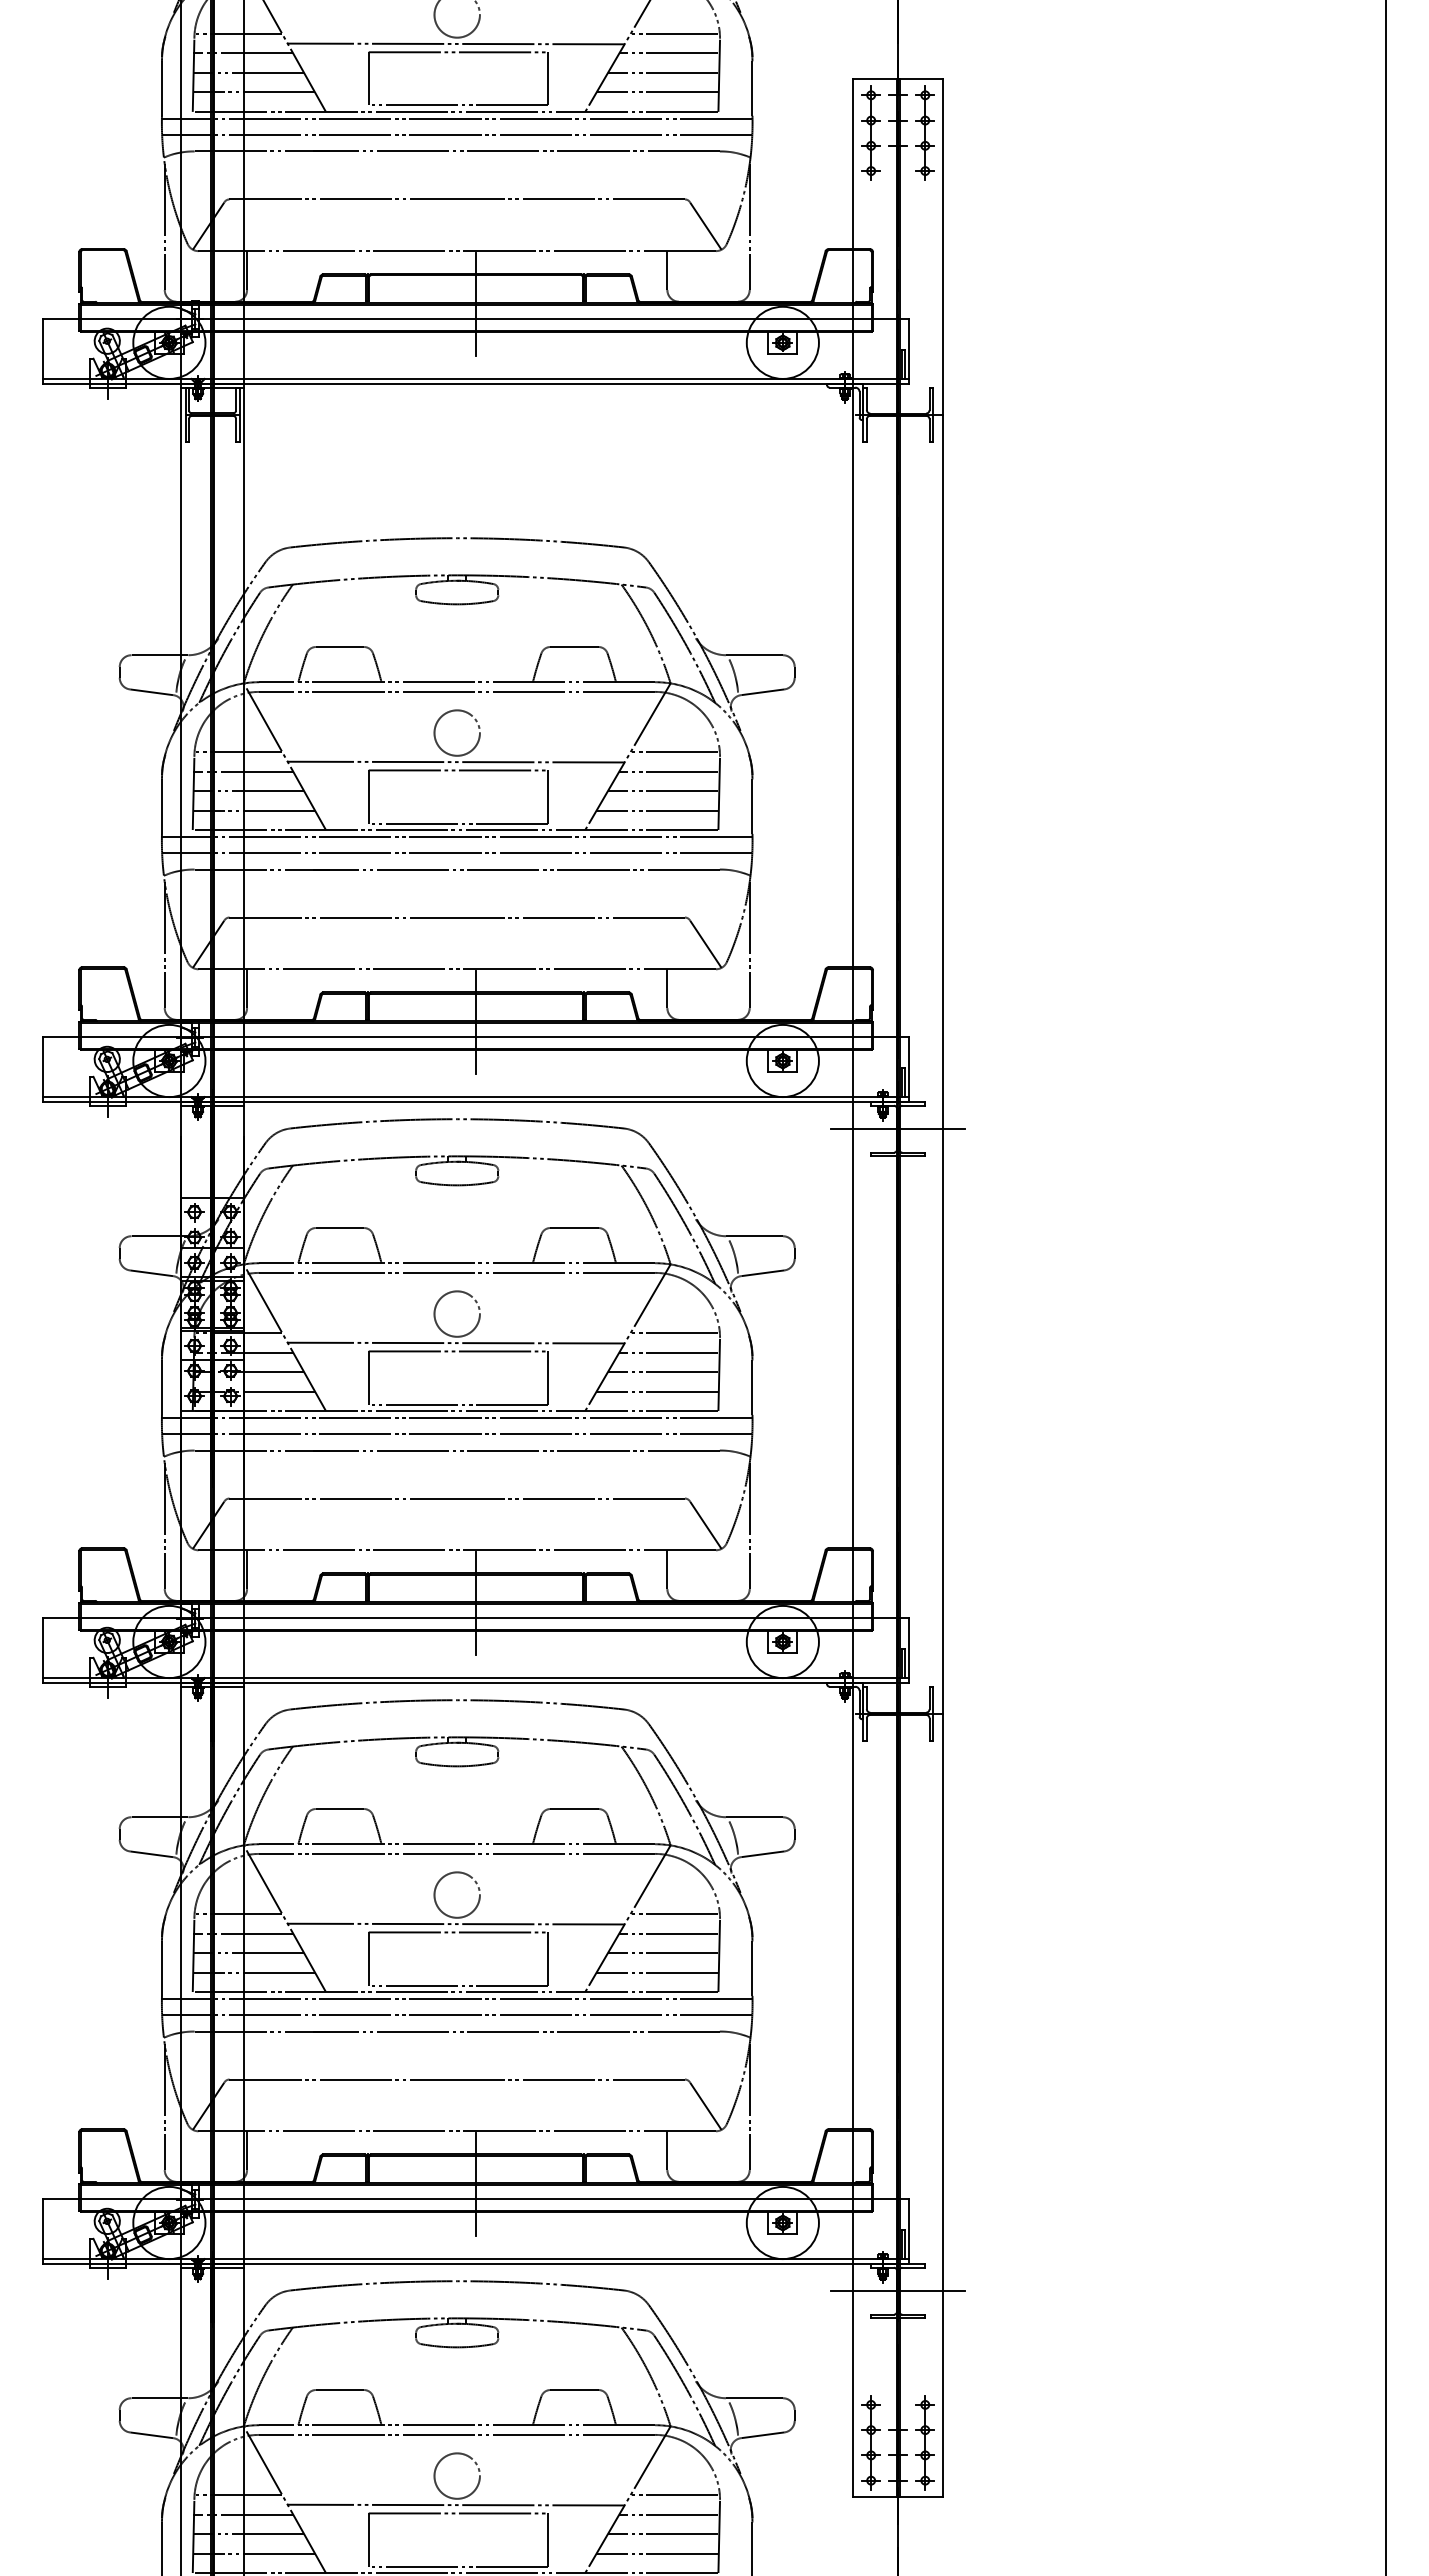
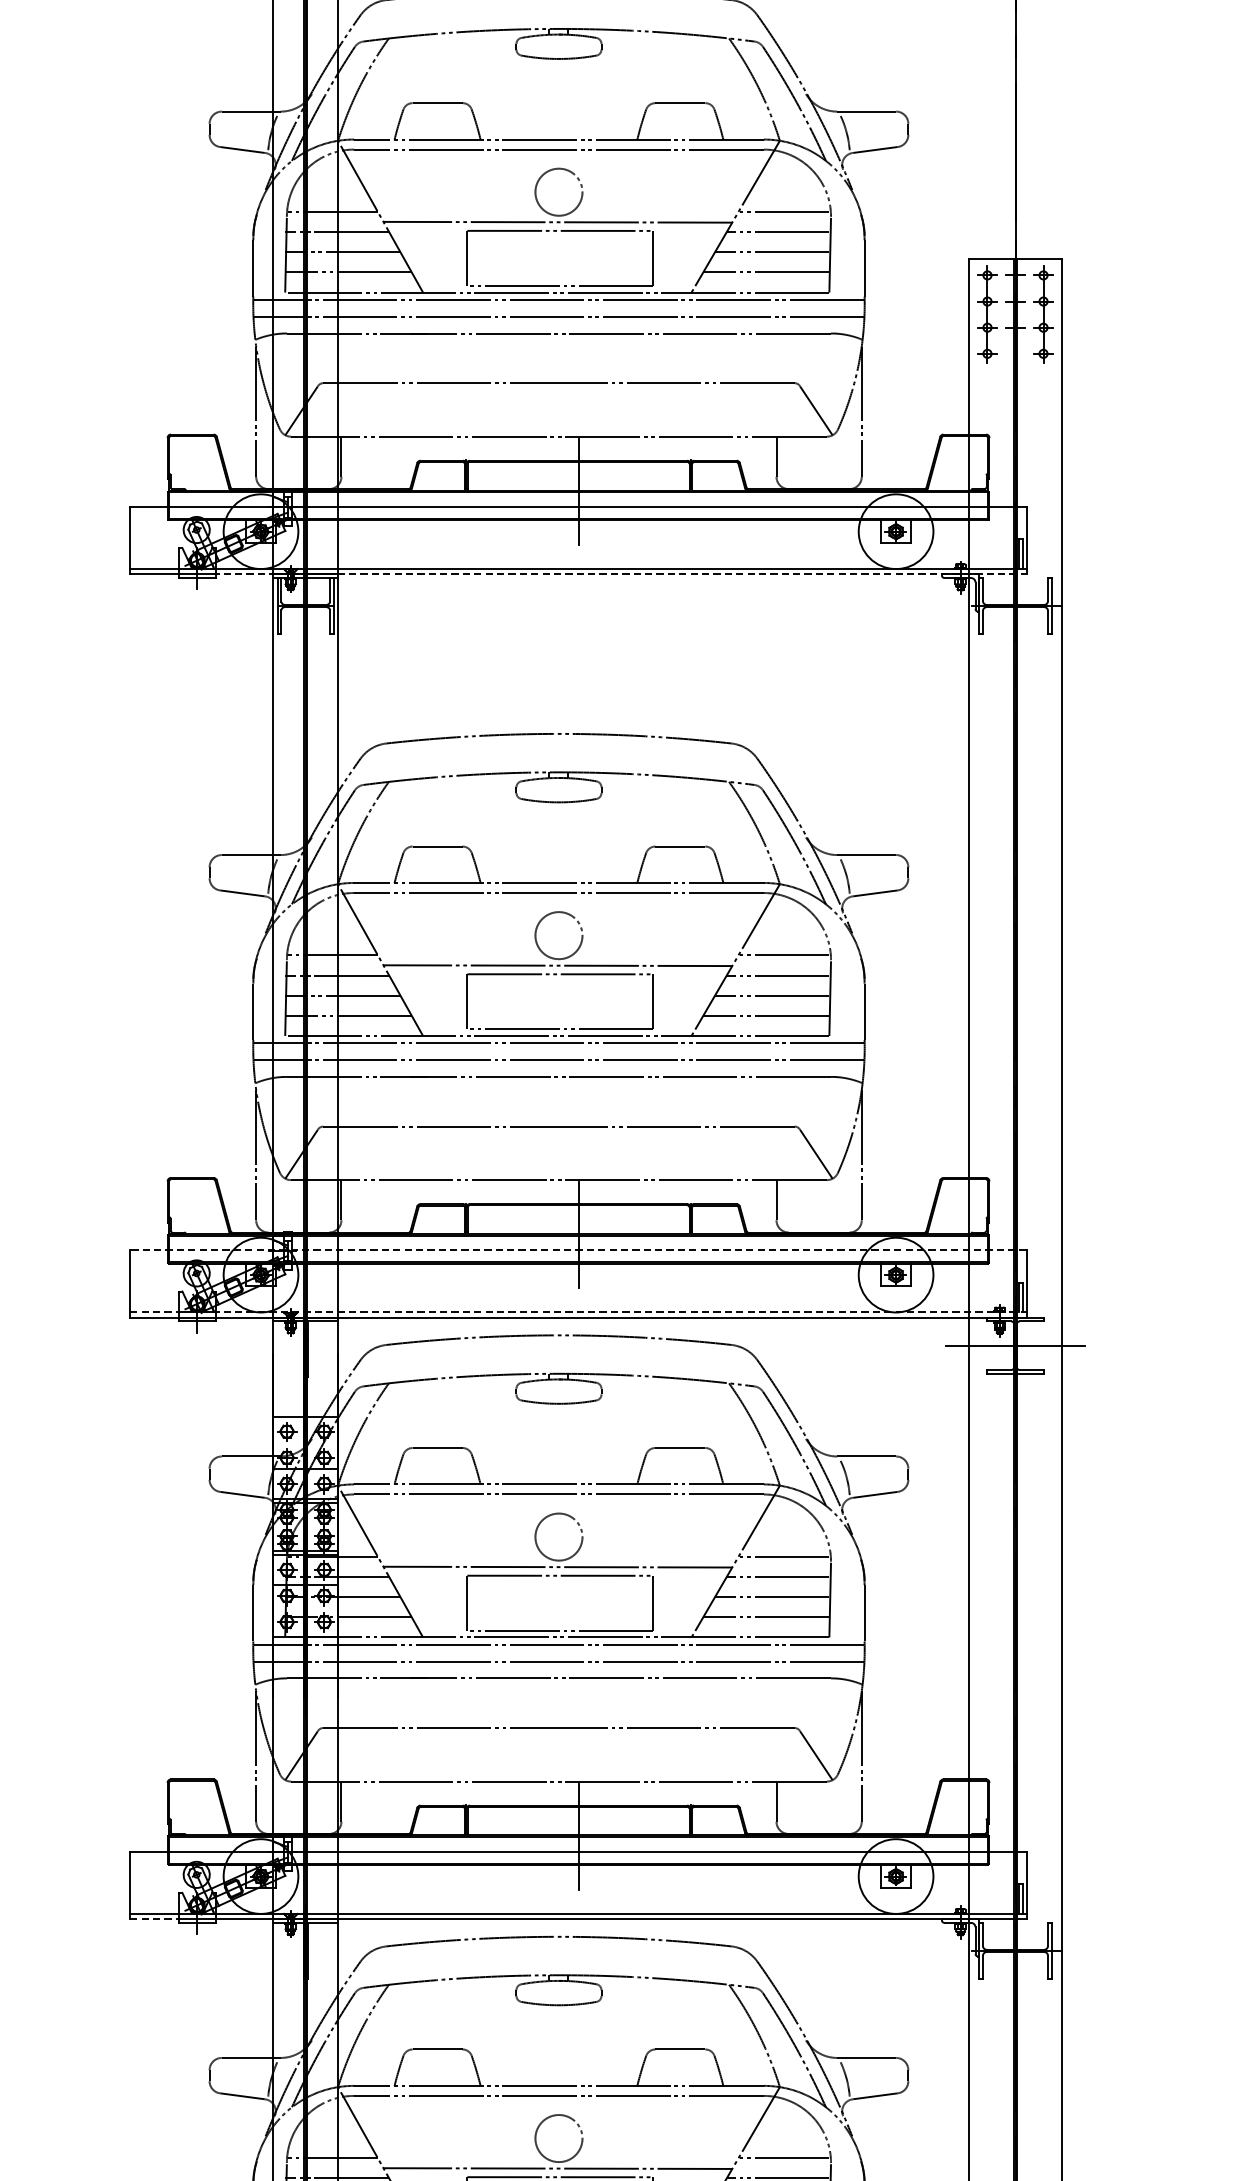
line: (516, 384) -> (620, 574), solid -> dashed
line: (475, 1037) -> (577, 1250), solid -> dashed
line: (66, 1097) -> (154, 1312), solid -> dashed
line: (516, 1097) -> (620, 1312), solid -> dashed
line: (66, 1683) -> (154, 1919), solid -> dashed

